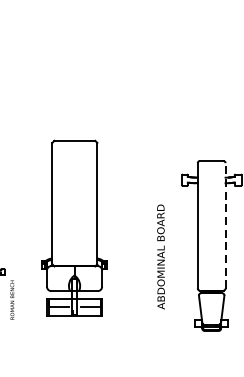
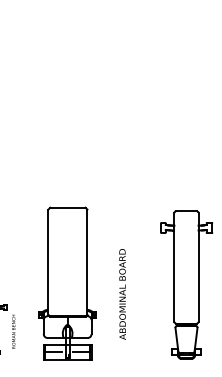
line: (225, 224) -> (198, 266), dashed -> solid
part: (74, 228) -> (67, 283), moved
text: (160, 257) -> (122, 294), moved

